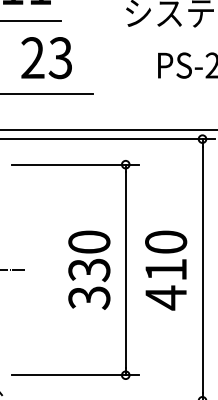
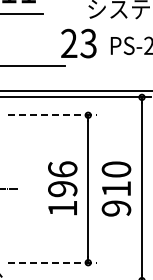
text: (46, 57) -> (78, 43), moved
line: (76, 165) -> (53, 115), solid -> dashed
text: (89, 269) -> (62, 188), 330 -> 196
text: (166, 297) -> (116, 208), 410 -> 910
line: (76, 374) -> (53, 262), solid -> dashed

